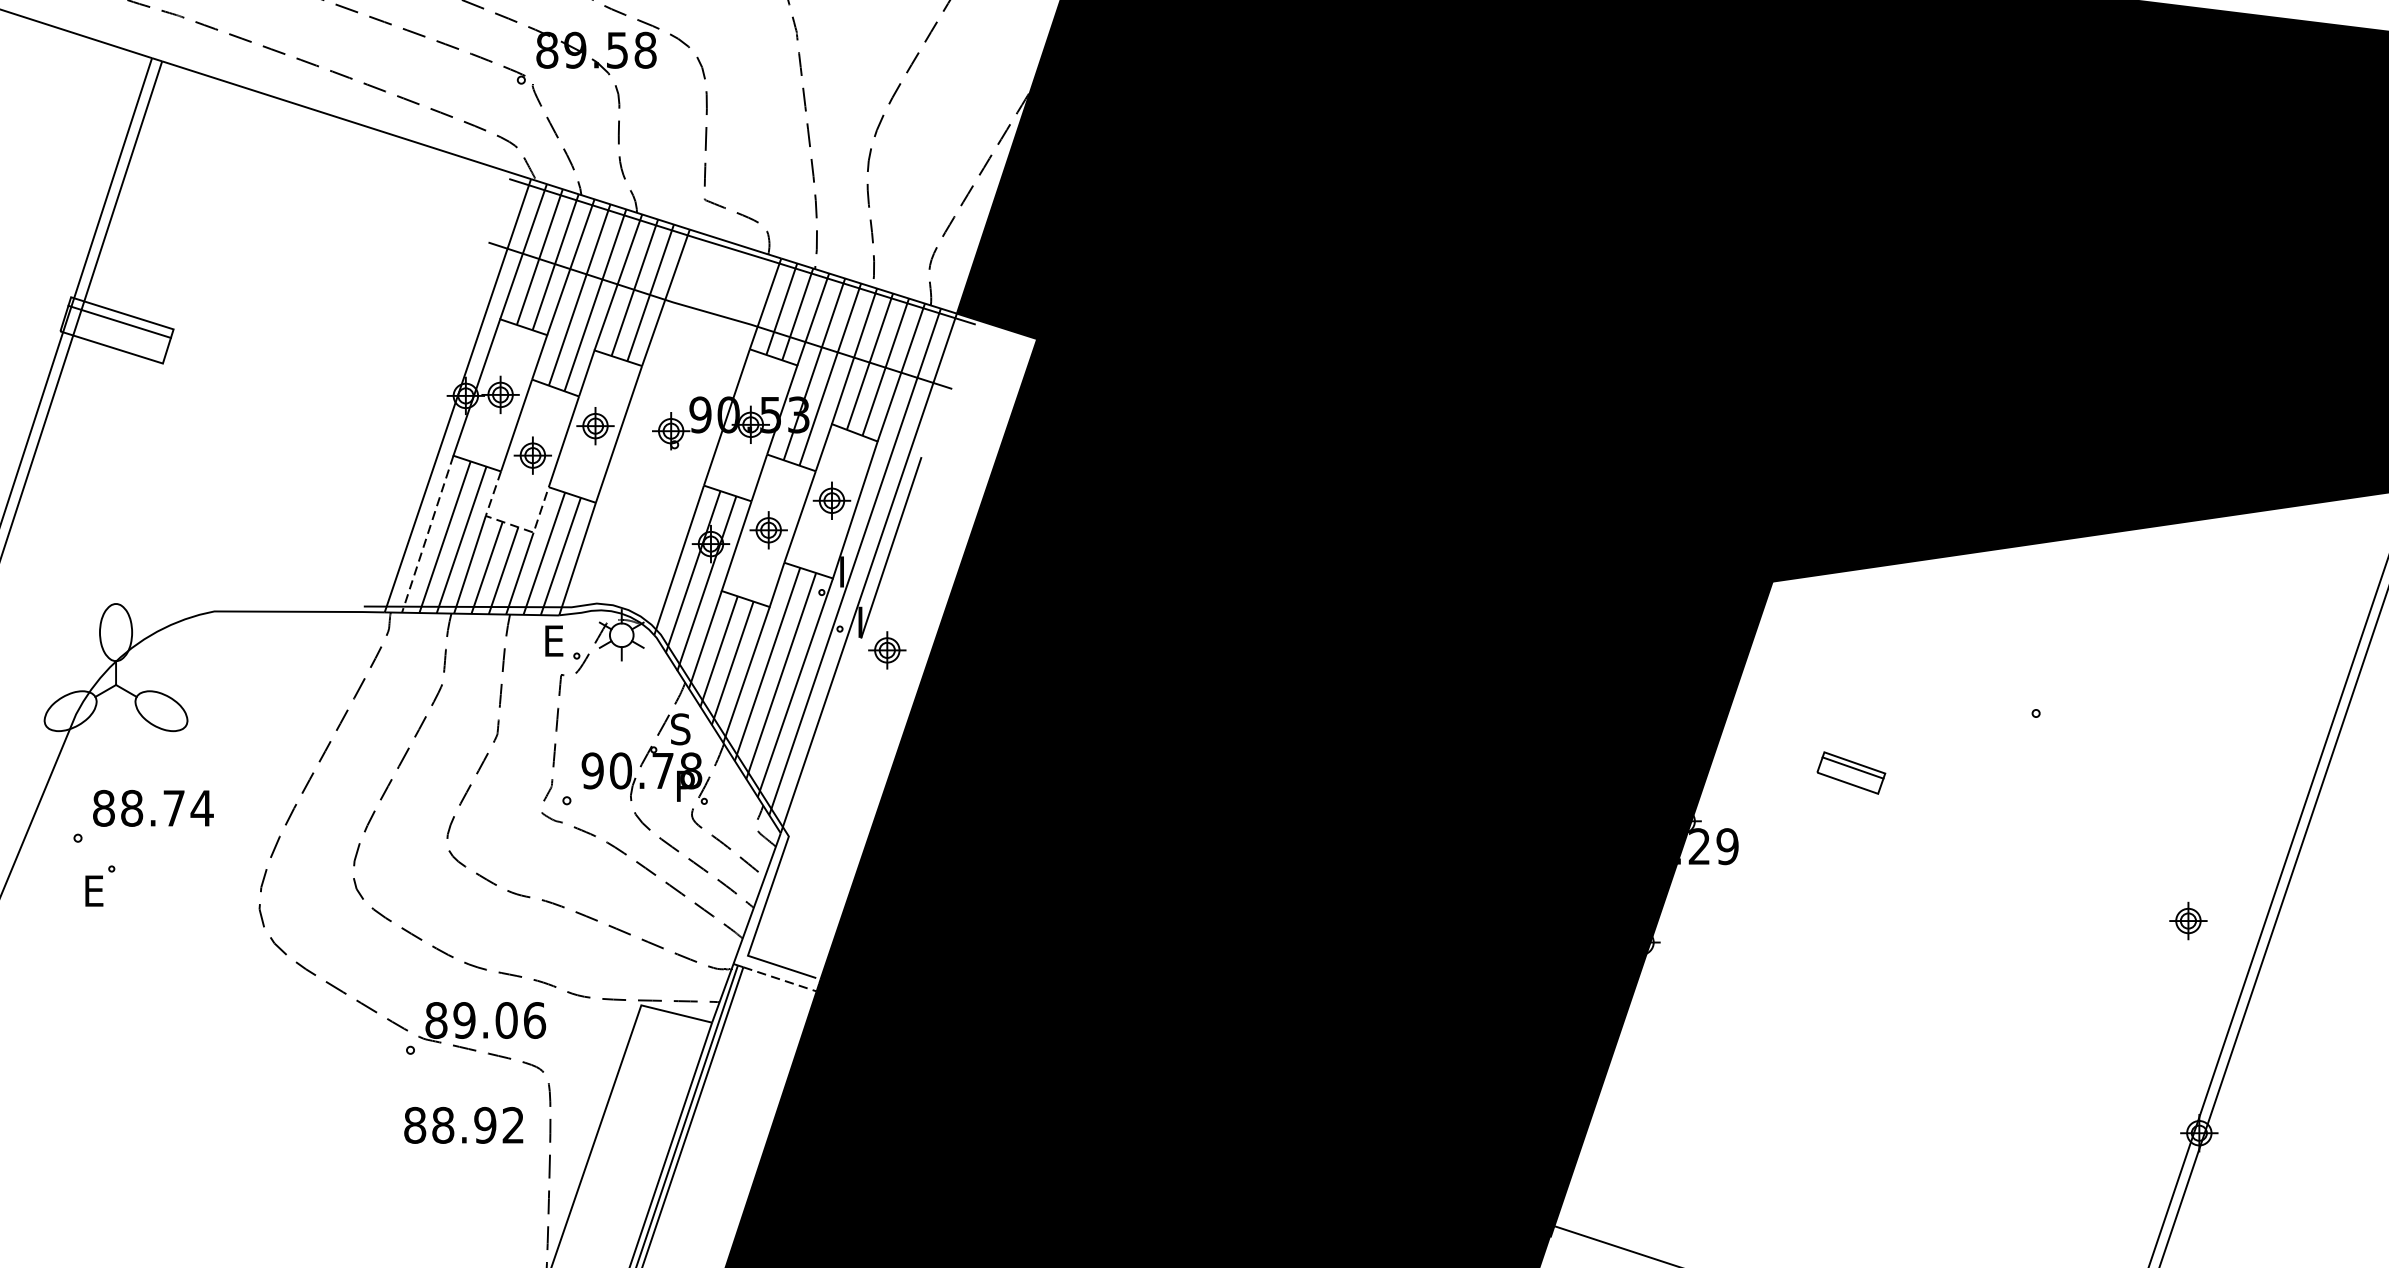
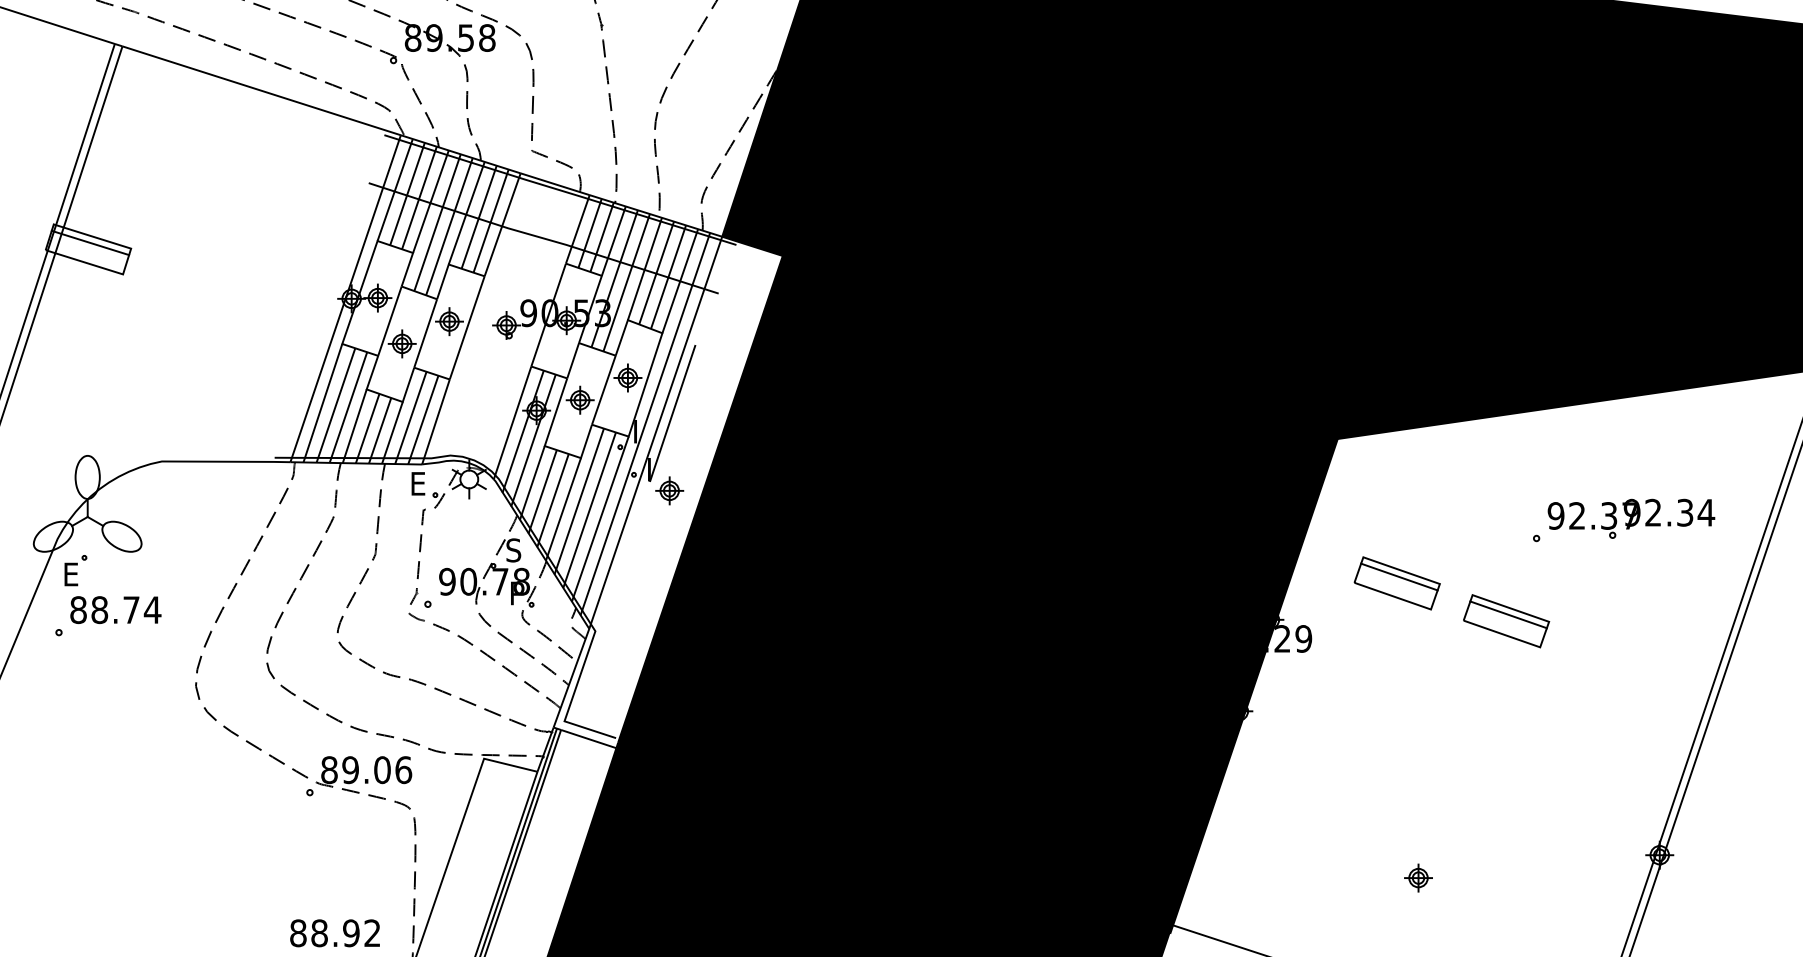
line: (510, 524) -> (385, 395), dashed -> solid
line: (427, 534) -> (322, 403), dashed -> solid
part: (2161, 687) -> (1631, 518), added
part: (1850, 773) -> (1396, 583), size x1.67
part: (1996, 823) -> (1506, 621), added
part: (99, 885) -> (75, 570), moved
part: (2188, 920) -> (1418, 877), moved
line: (781, 979) -> (589, 739), dashed -> solid
text: (462, 1125) -> (334, 933), moved

